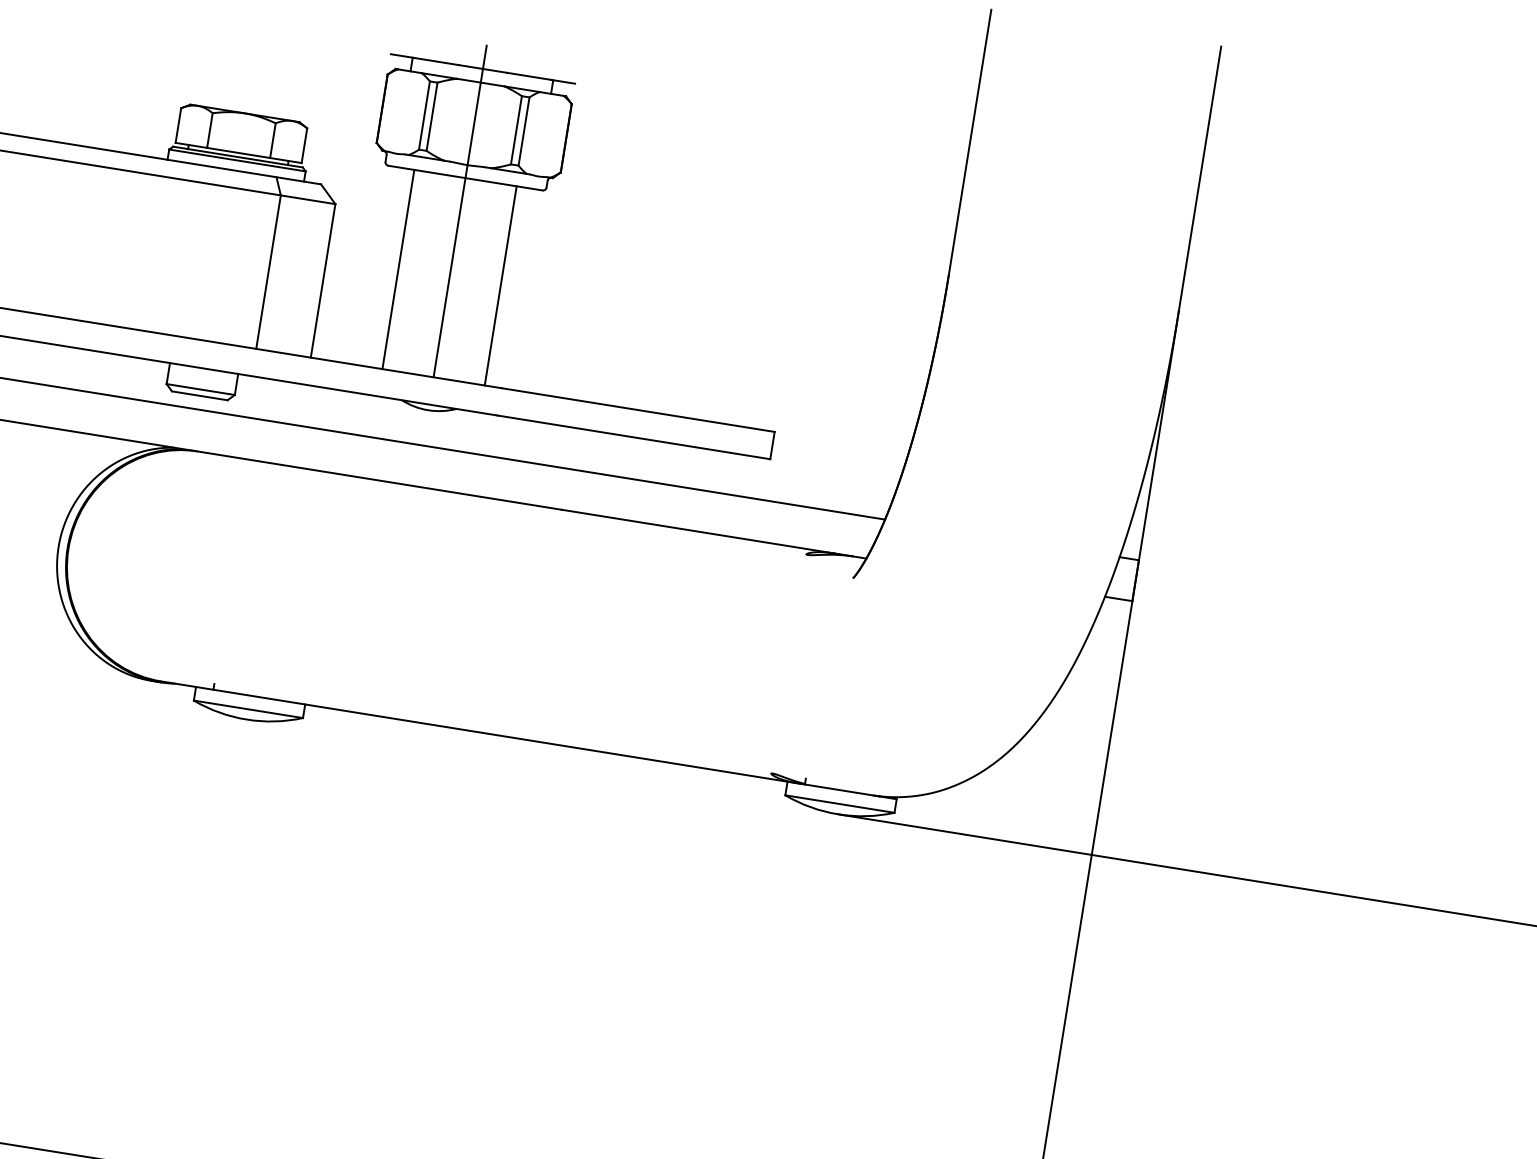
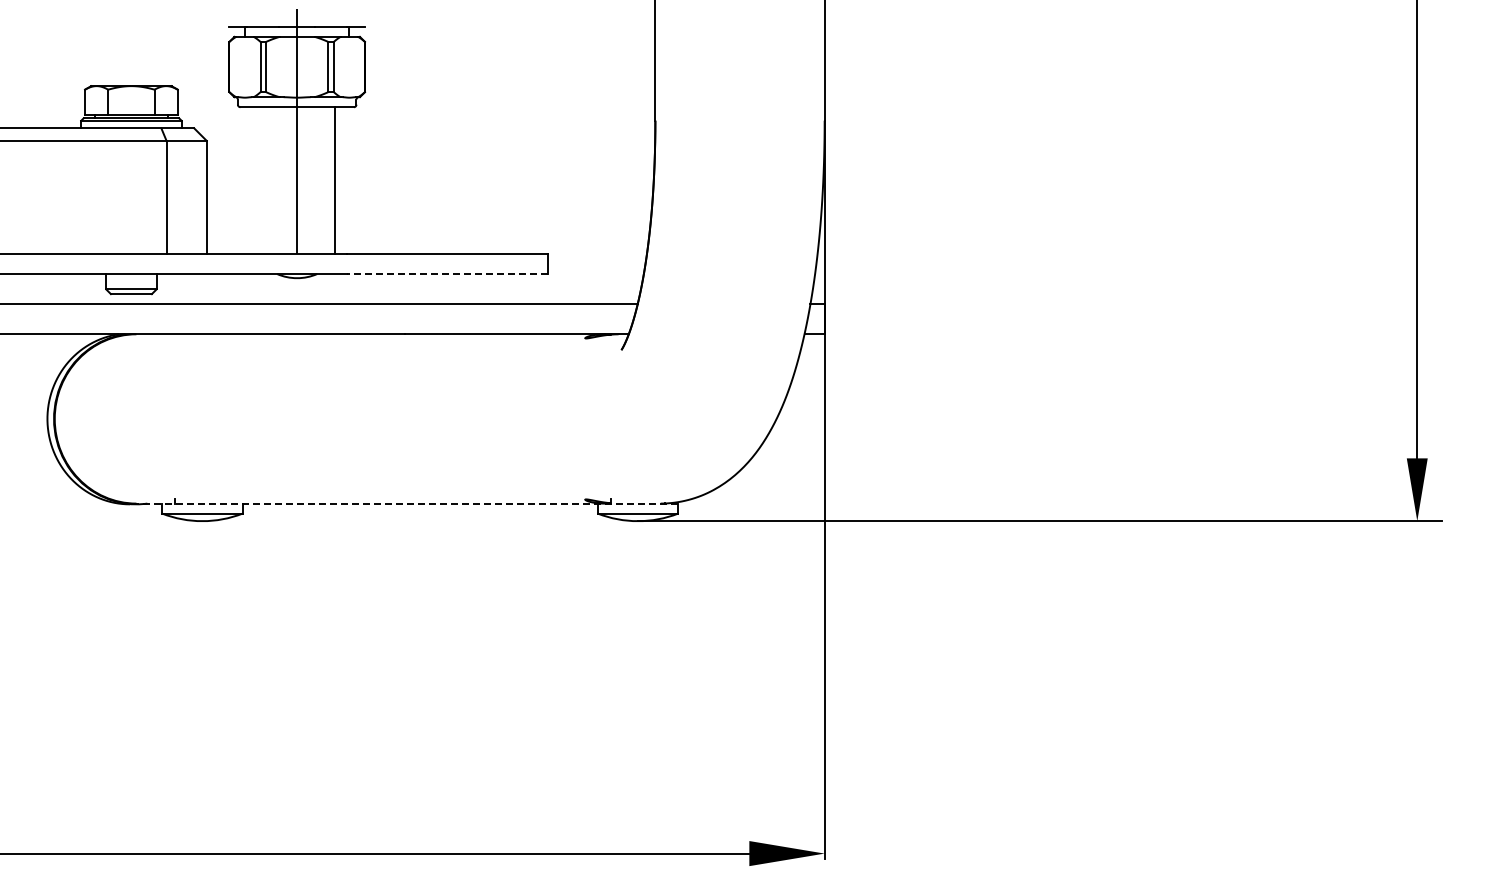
line: (398, 269) -> (259, 180), removed
line: (633, 437) -> (447, 274), solid -> dashed
line: (529, 740) -> (407, 503), solid -> dashed

